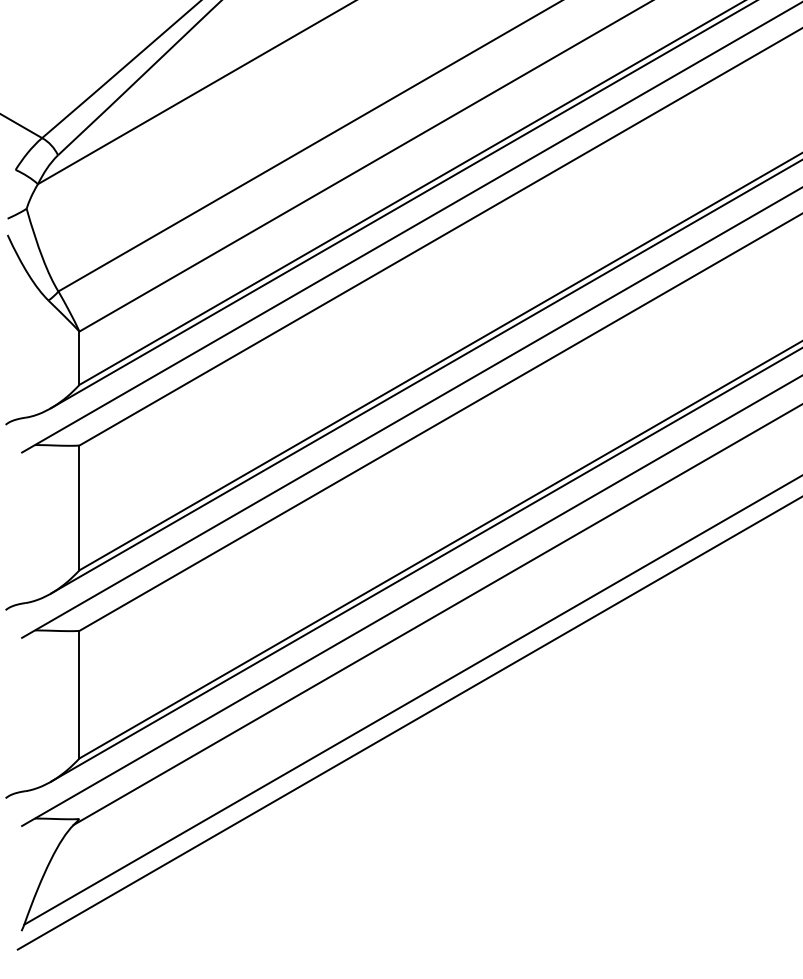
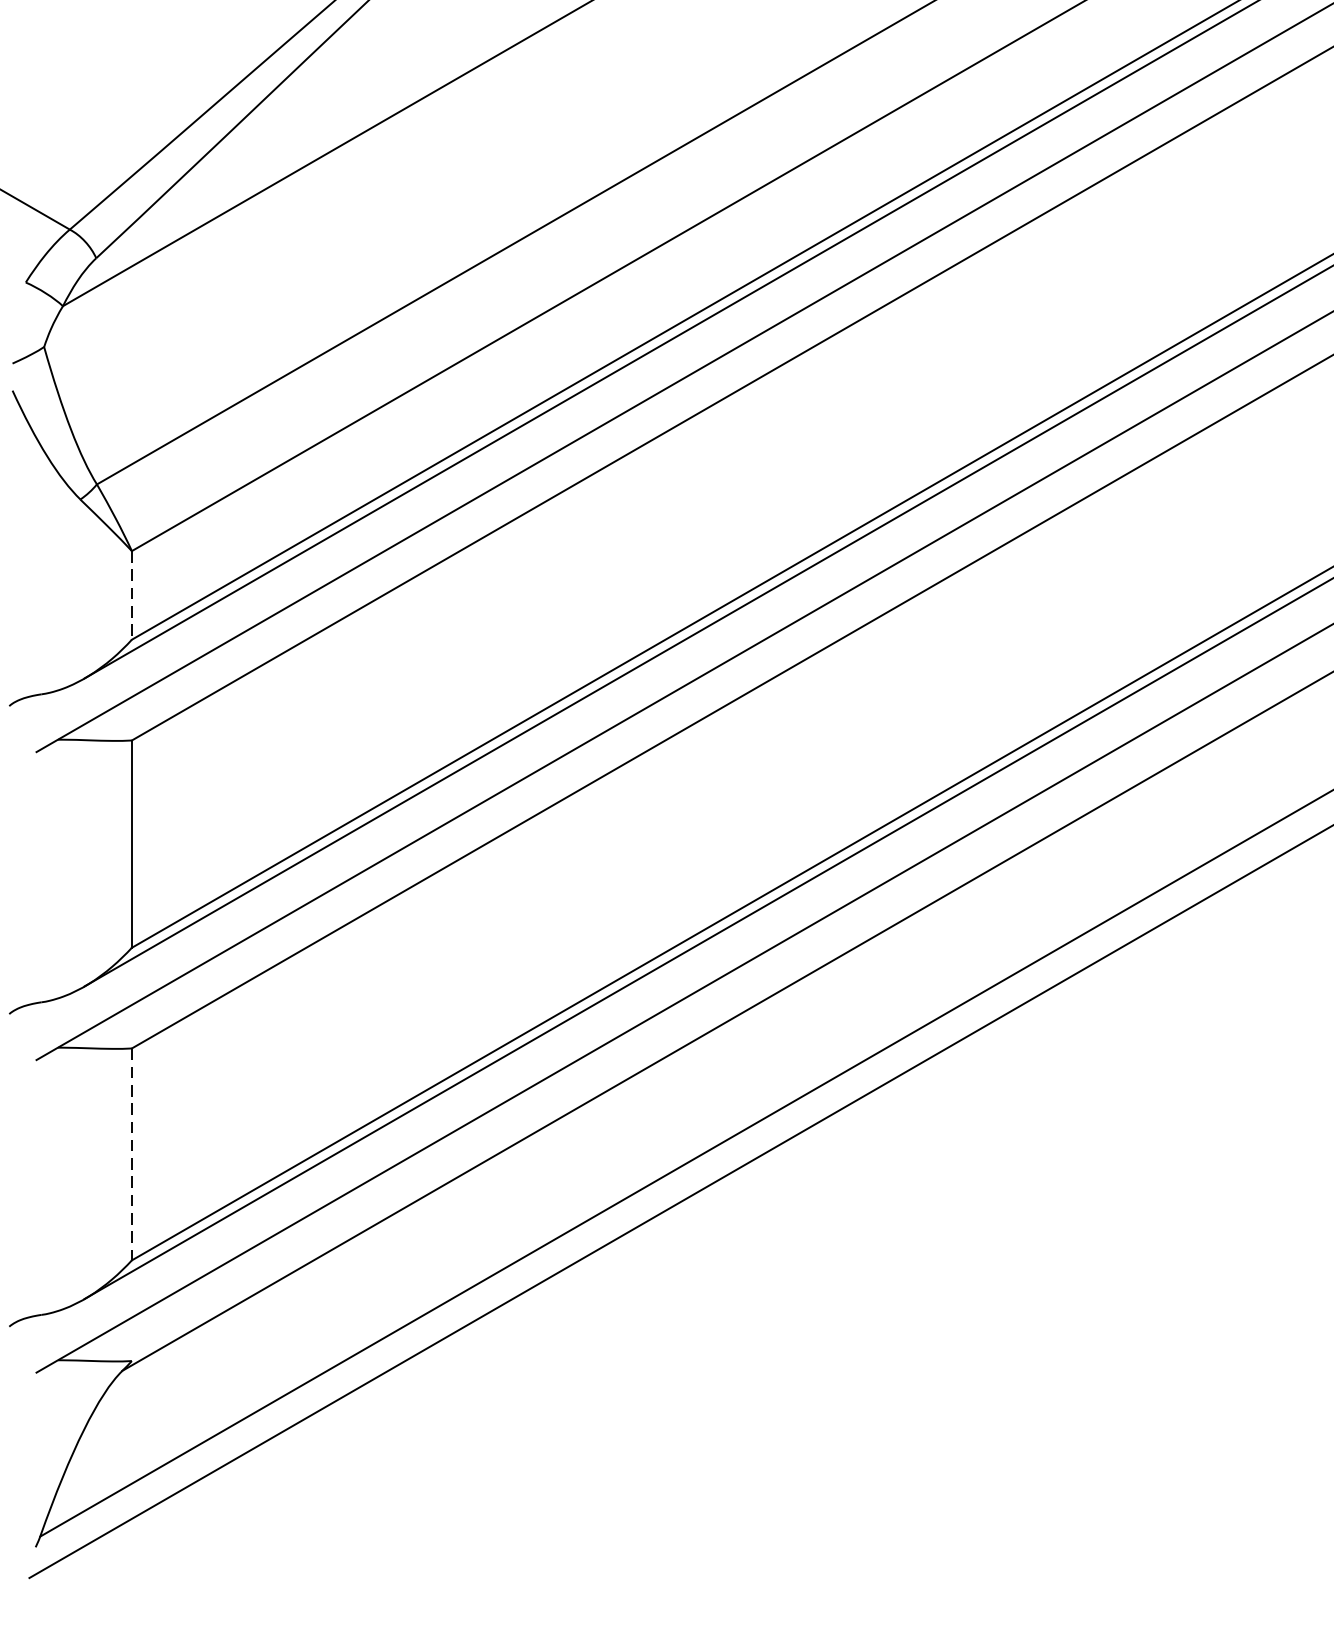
line: (79, 358) -> (131, 595), solid -> dashed
line: (79, 694) -> (131, 1154), solid -> dashed

